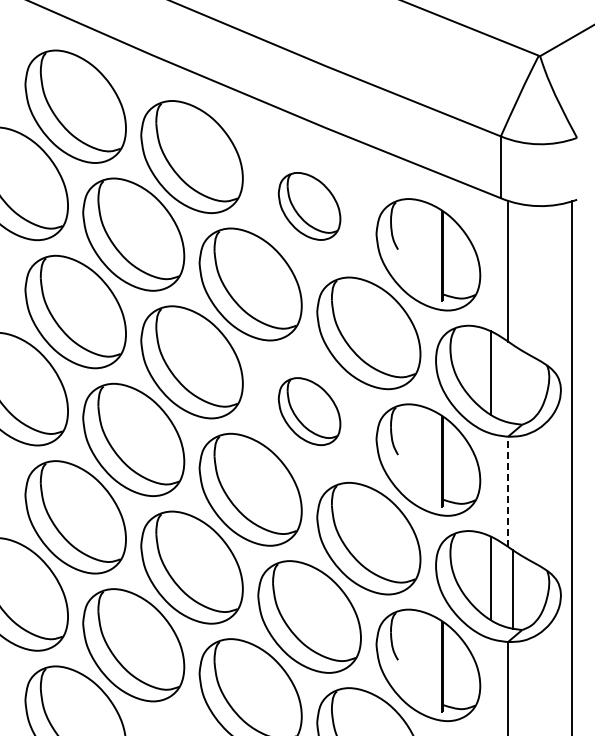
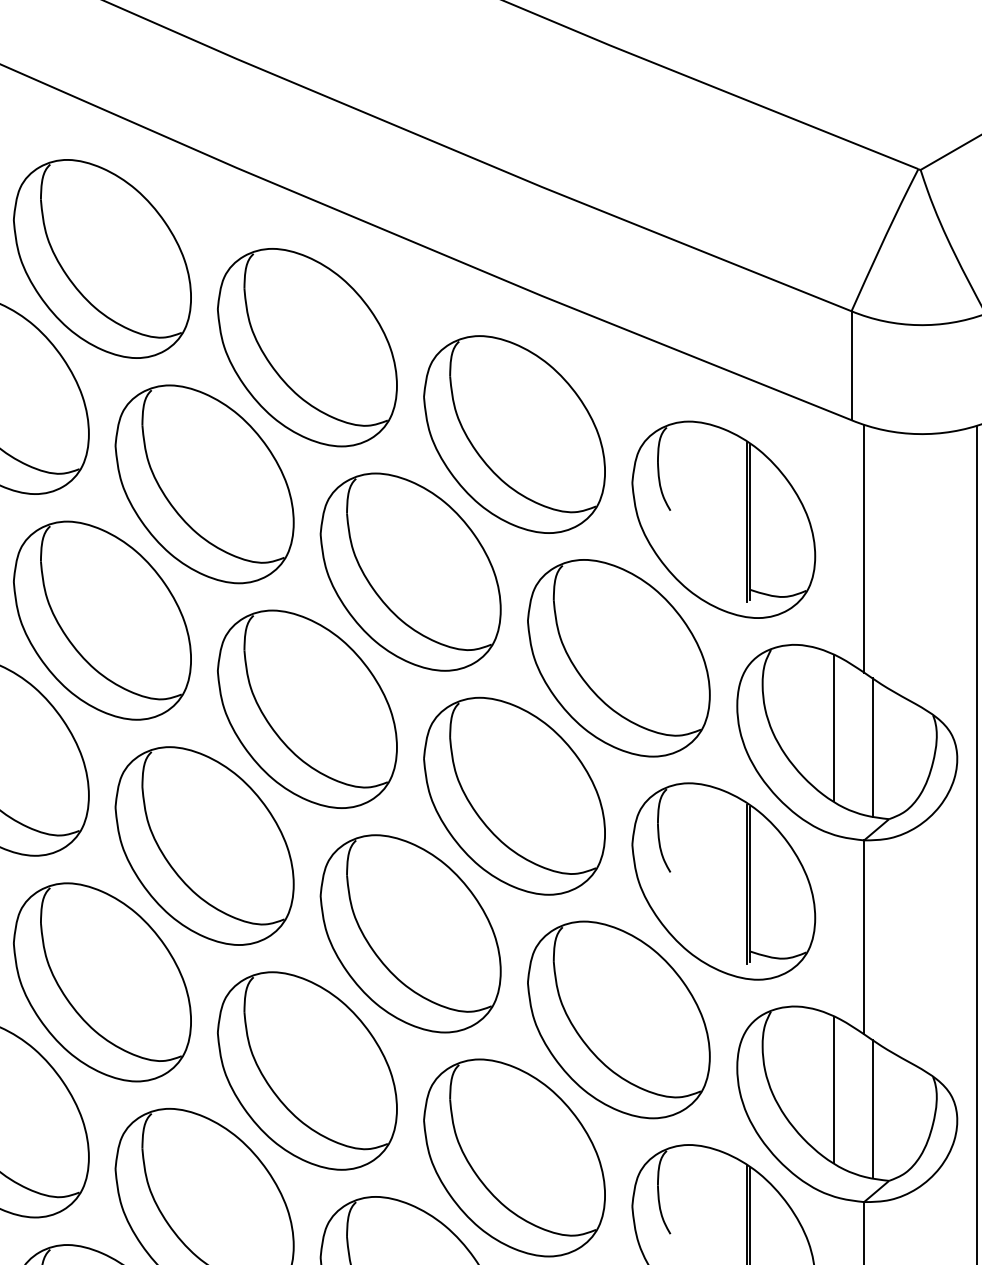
part: (309, 206) -> (514, 434), size x1.67
line: (513, 383) -> (873, 746), added
part: (309, 411) -> (514, 795), size x1.67
line: (508, 491) -> (864, 936), dashed -> solid

